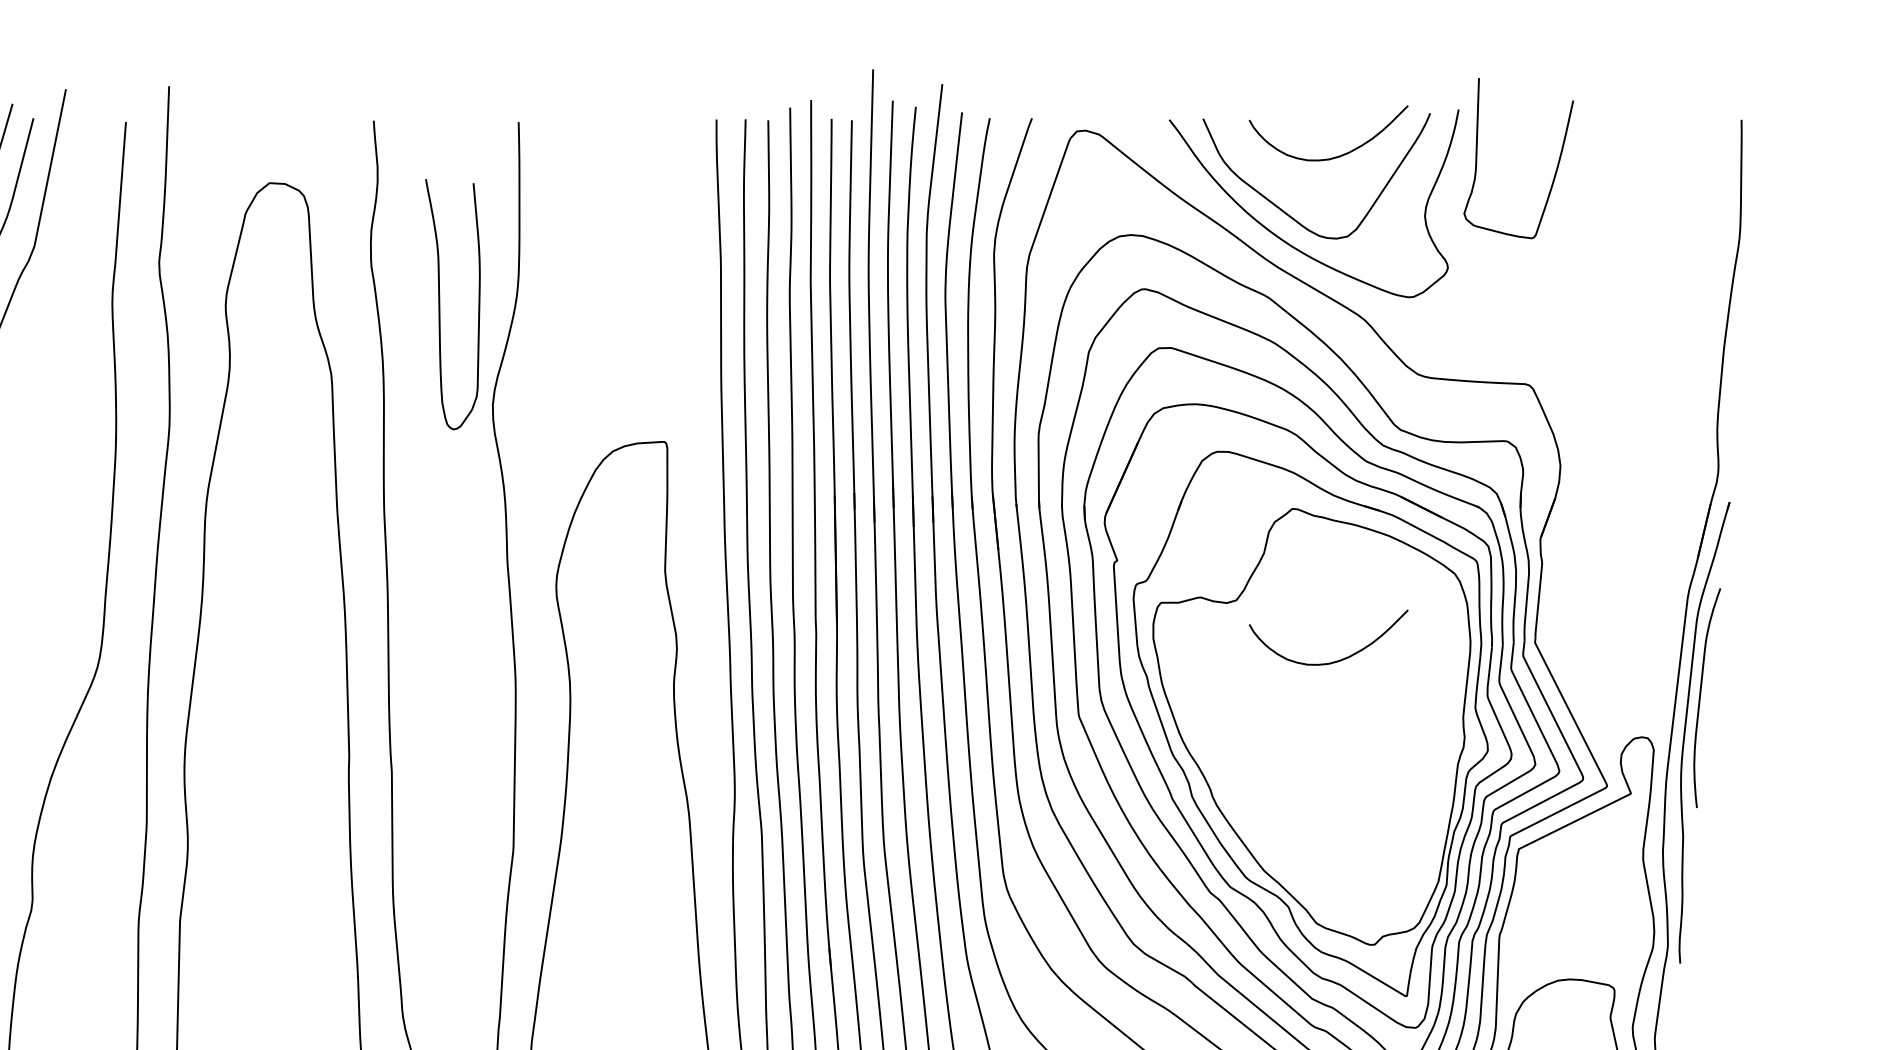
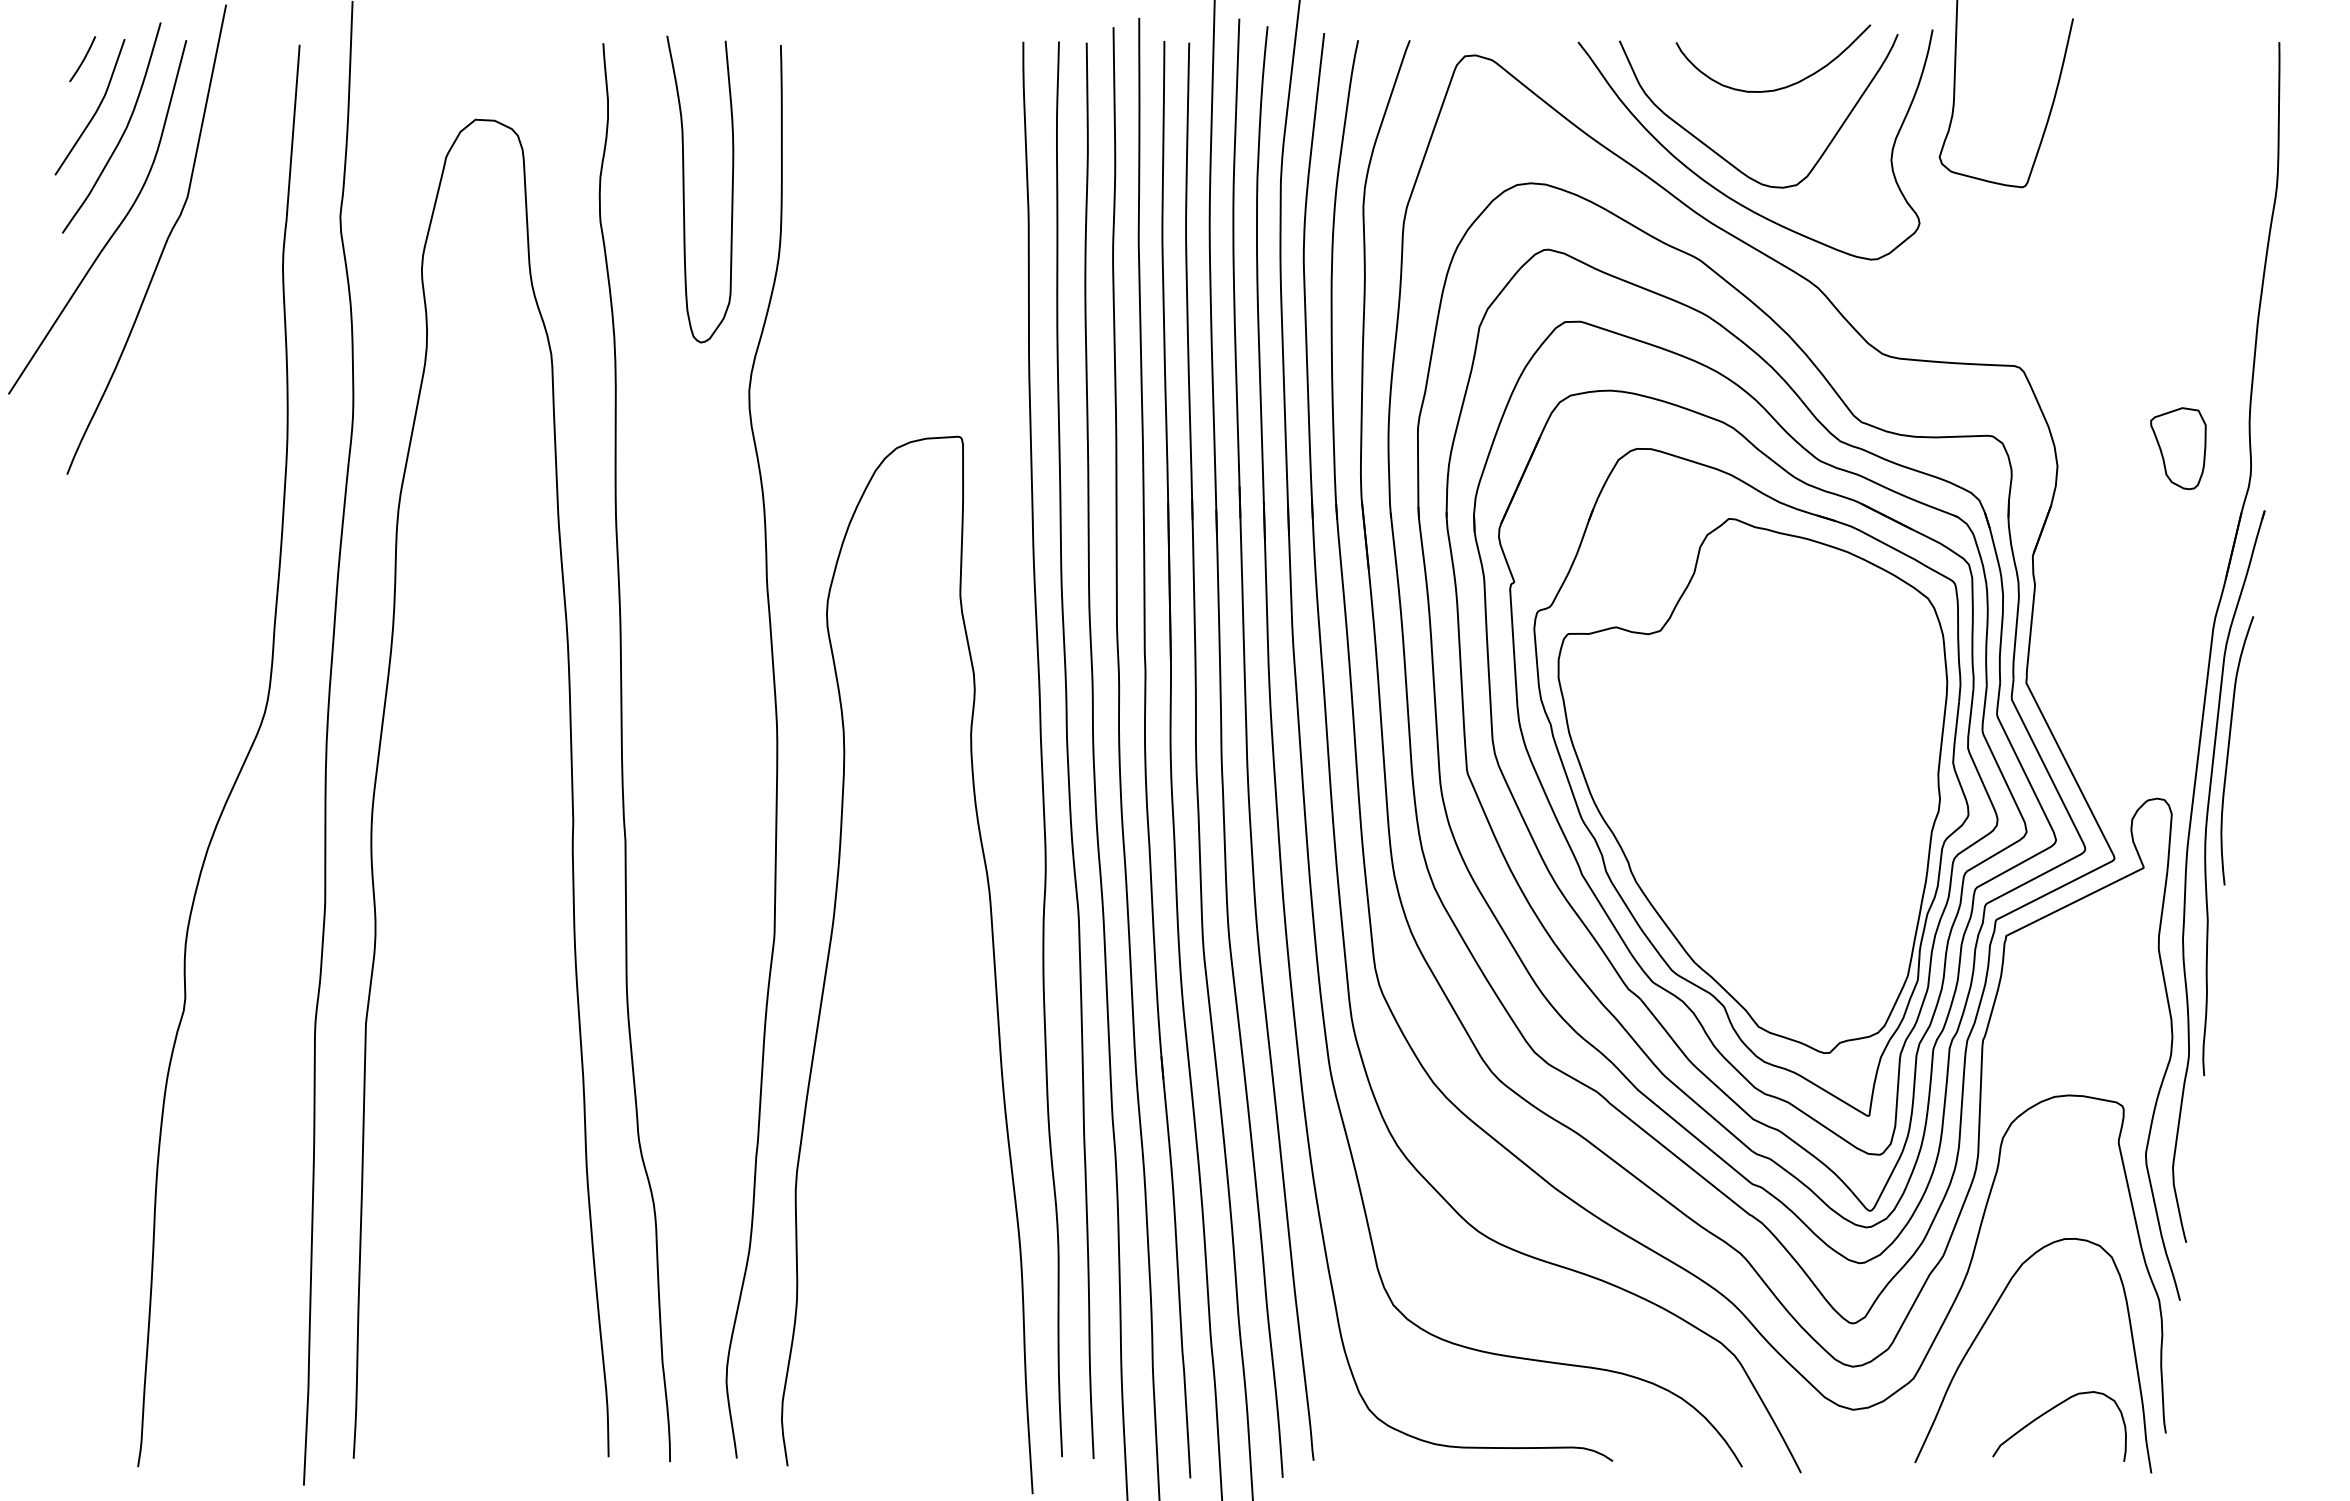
curve: (440, 304) -> (684, 189), moved
part: (1659, 451) -> (2178, 448), added
curve: (1334, 661) -> (1780, 705), removed

